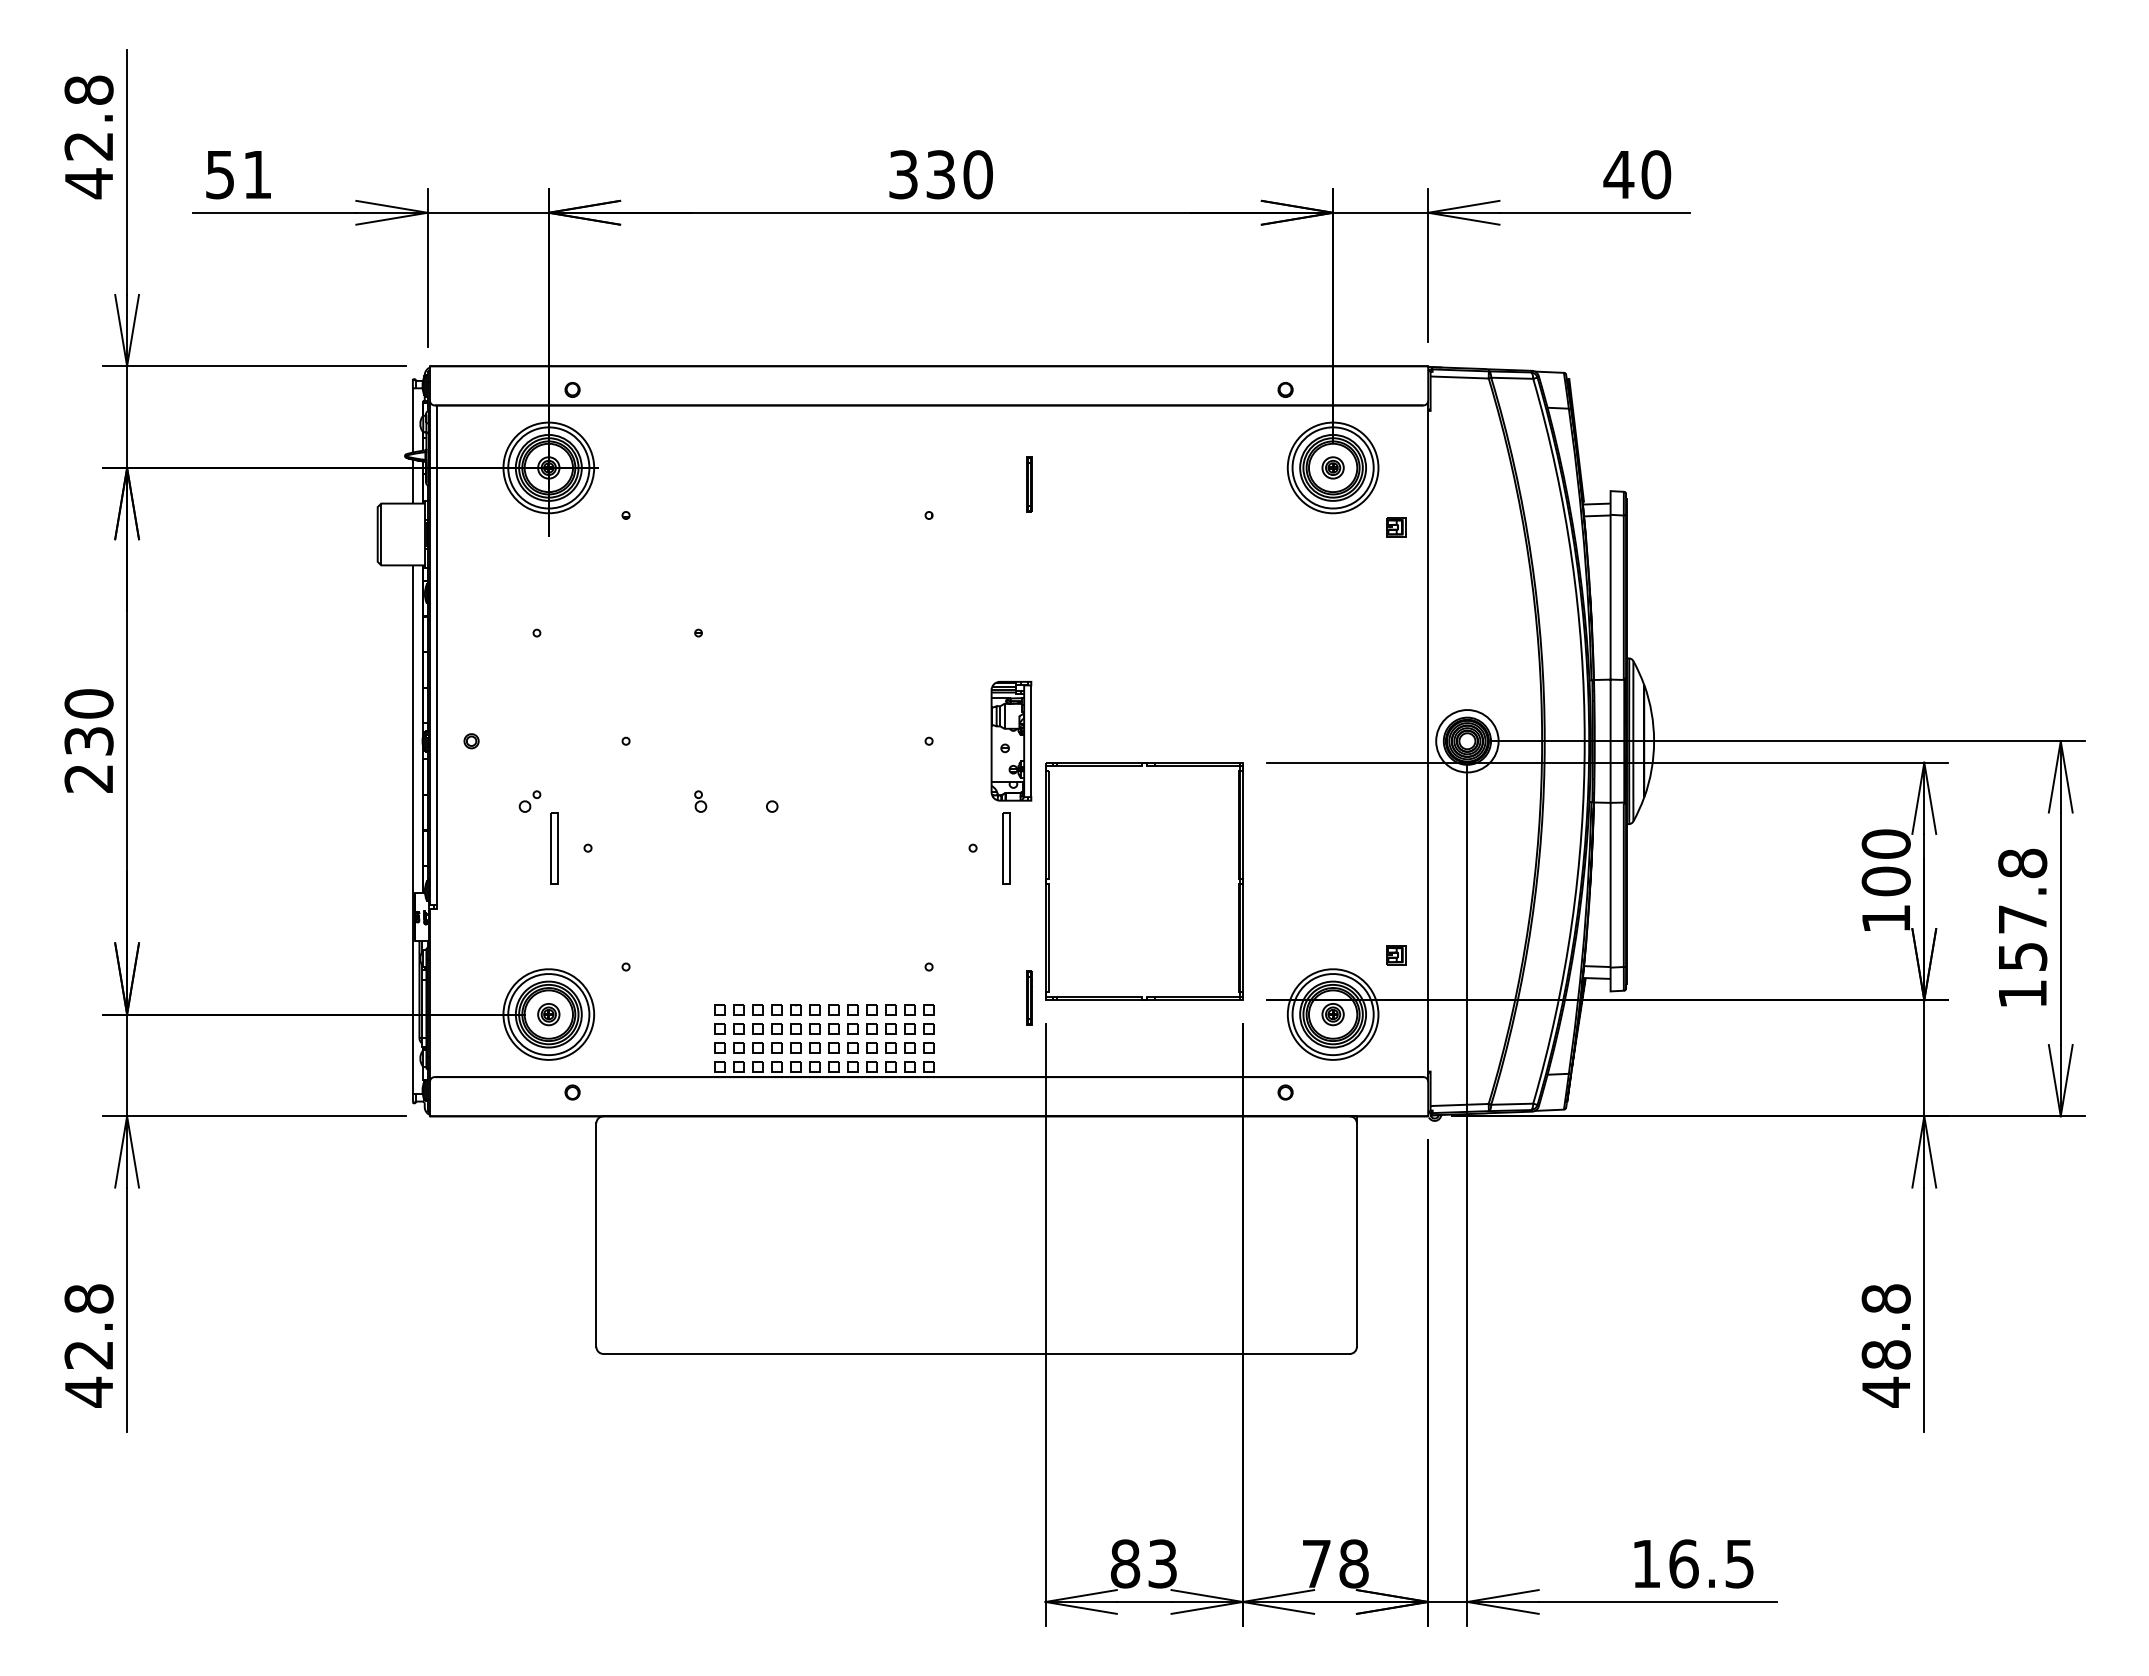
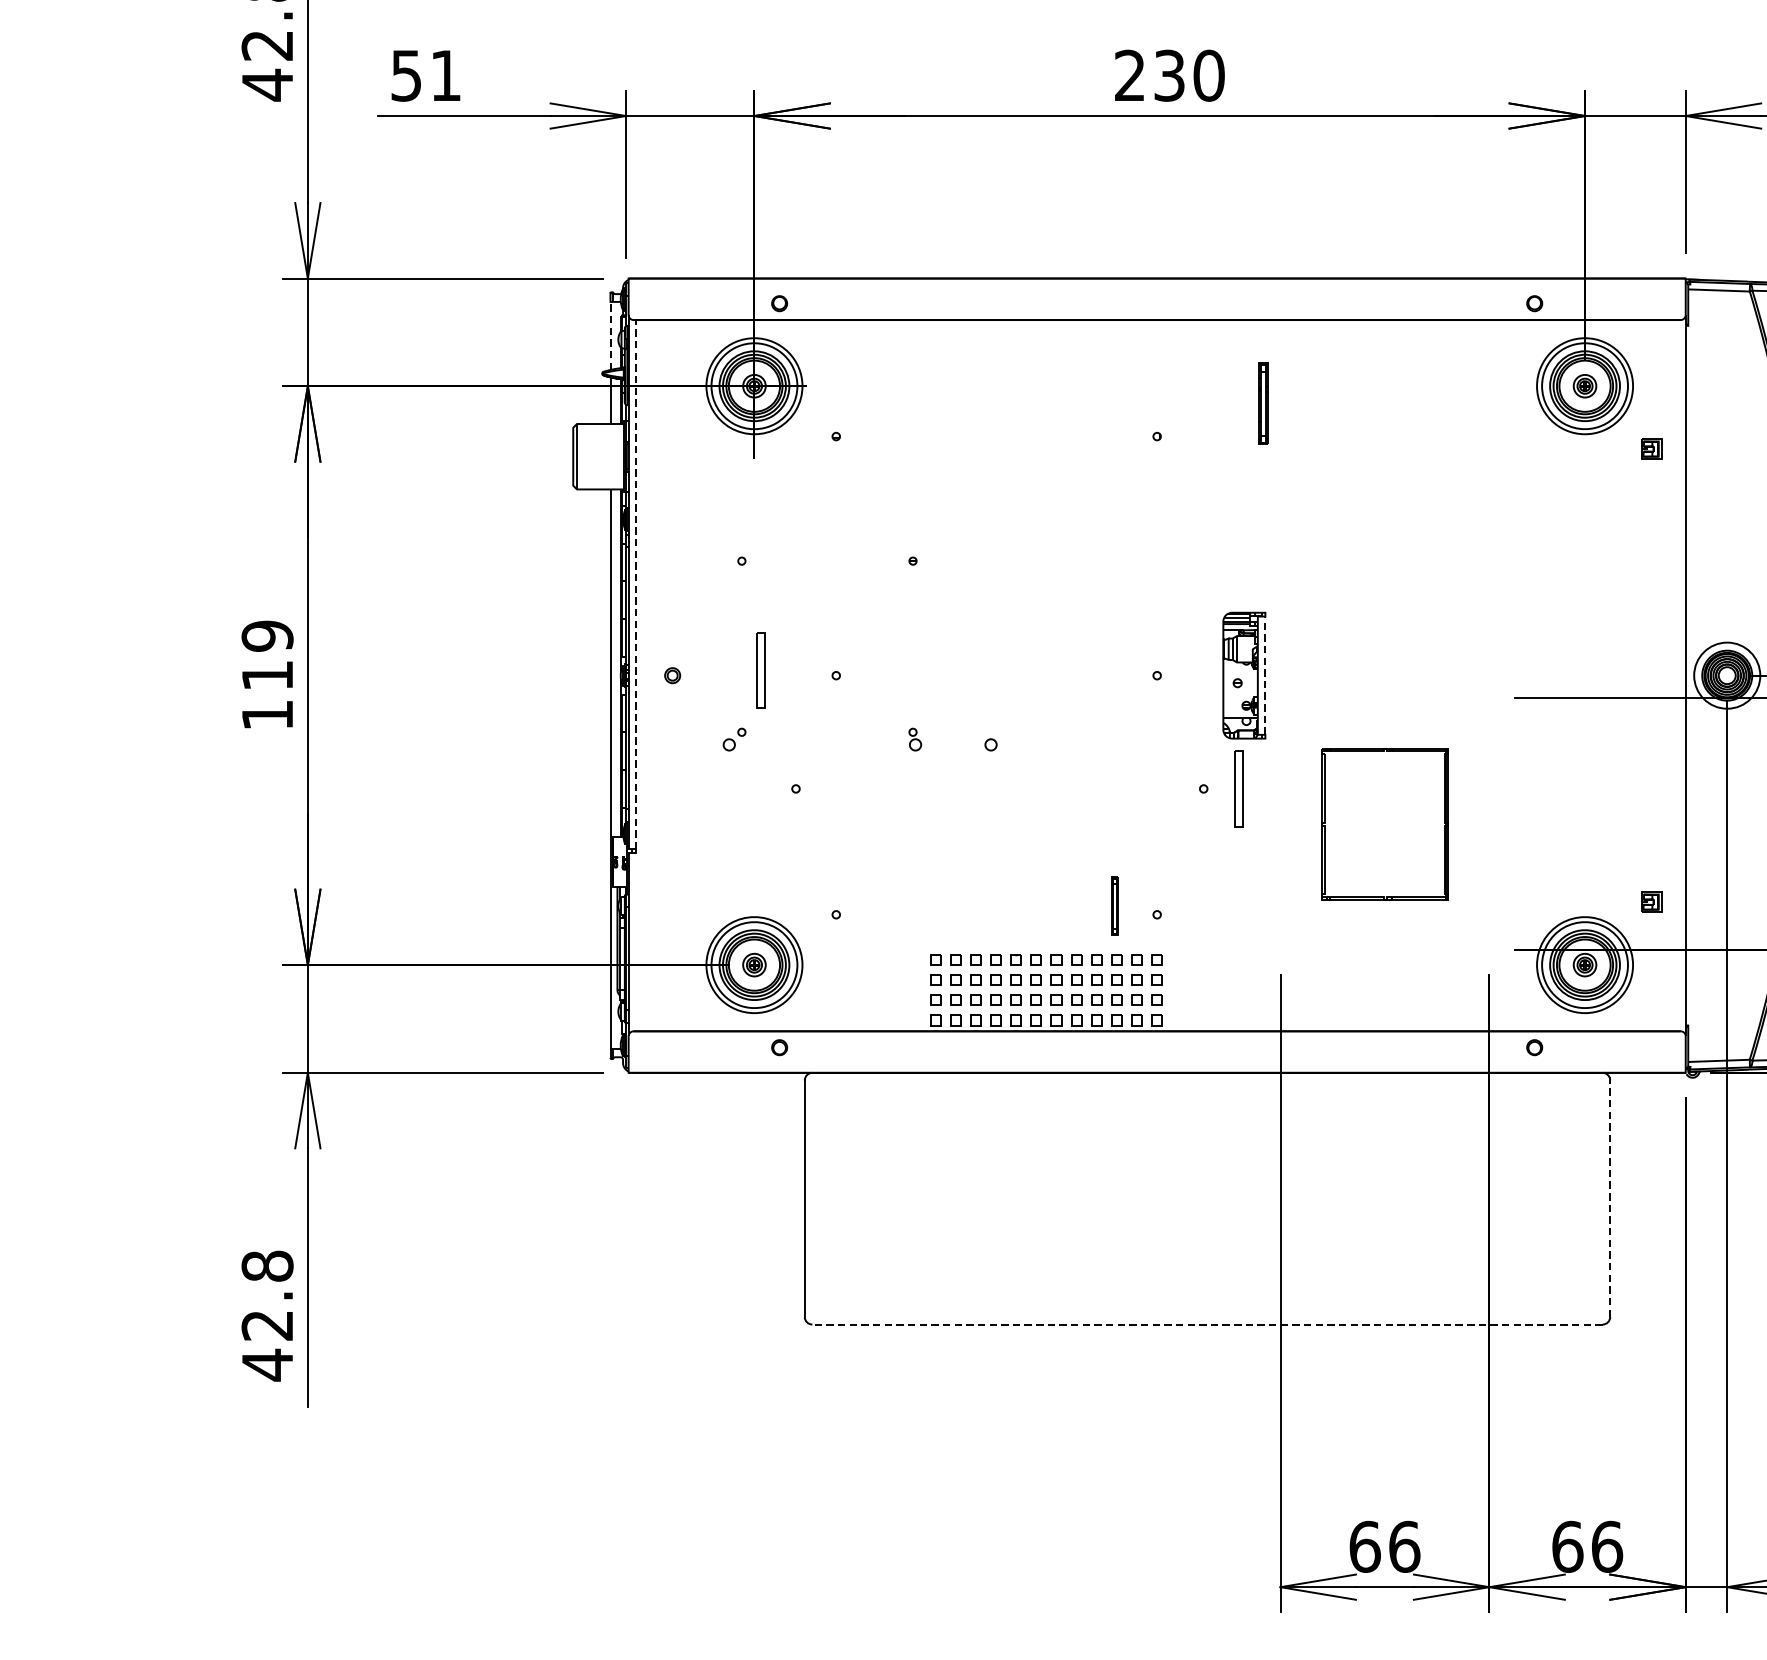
text: (903, 174) -> (1130, 75), 330 -> 230
line: (412, 419) -> (610, 334), solid -> dashed
part: (1029, 484) -> (1263, 403), size x1.4
line: (437, 655) -> (636, 584), solid -> dashed
text: (88, 740) -> (266, 674), 230 -> 119
line: (1031, 741) -> (1265, 675), solid -> dashed
part: (554, 848) -> (760, 670), moved
part: (1144, 881) -> (1385, 824), size x0.6
part: (1029, 997) -> (1115, 905), moved
line: (1356, 1231) -> (1609, 1194), solid -> dashed
line: (976, 1353) -> (1207, 1324), solid -> dashed
text: (1143, 1563) -> (1384, 1546), 83 -> 66
text: (1335, 1563) -> (1587, 1546), 78 -> 66

